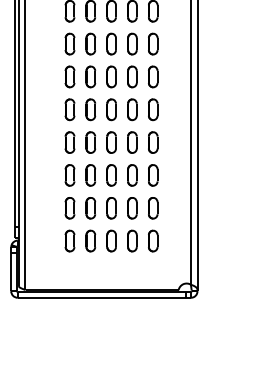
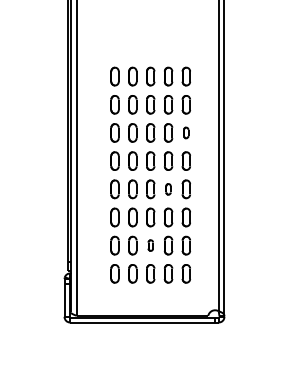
part: (152, 76) -> (185, 132), size x0.6
part: (132, 142) -> (168, 189), size x0.6
part: (111, 208) -> (150, 245), size x0.6

